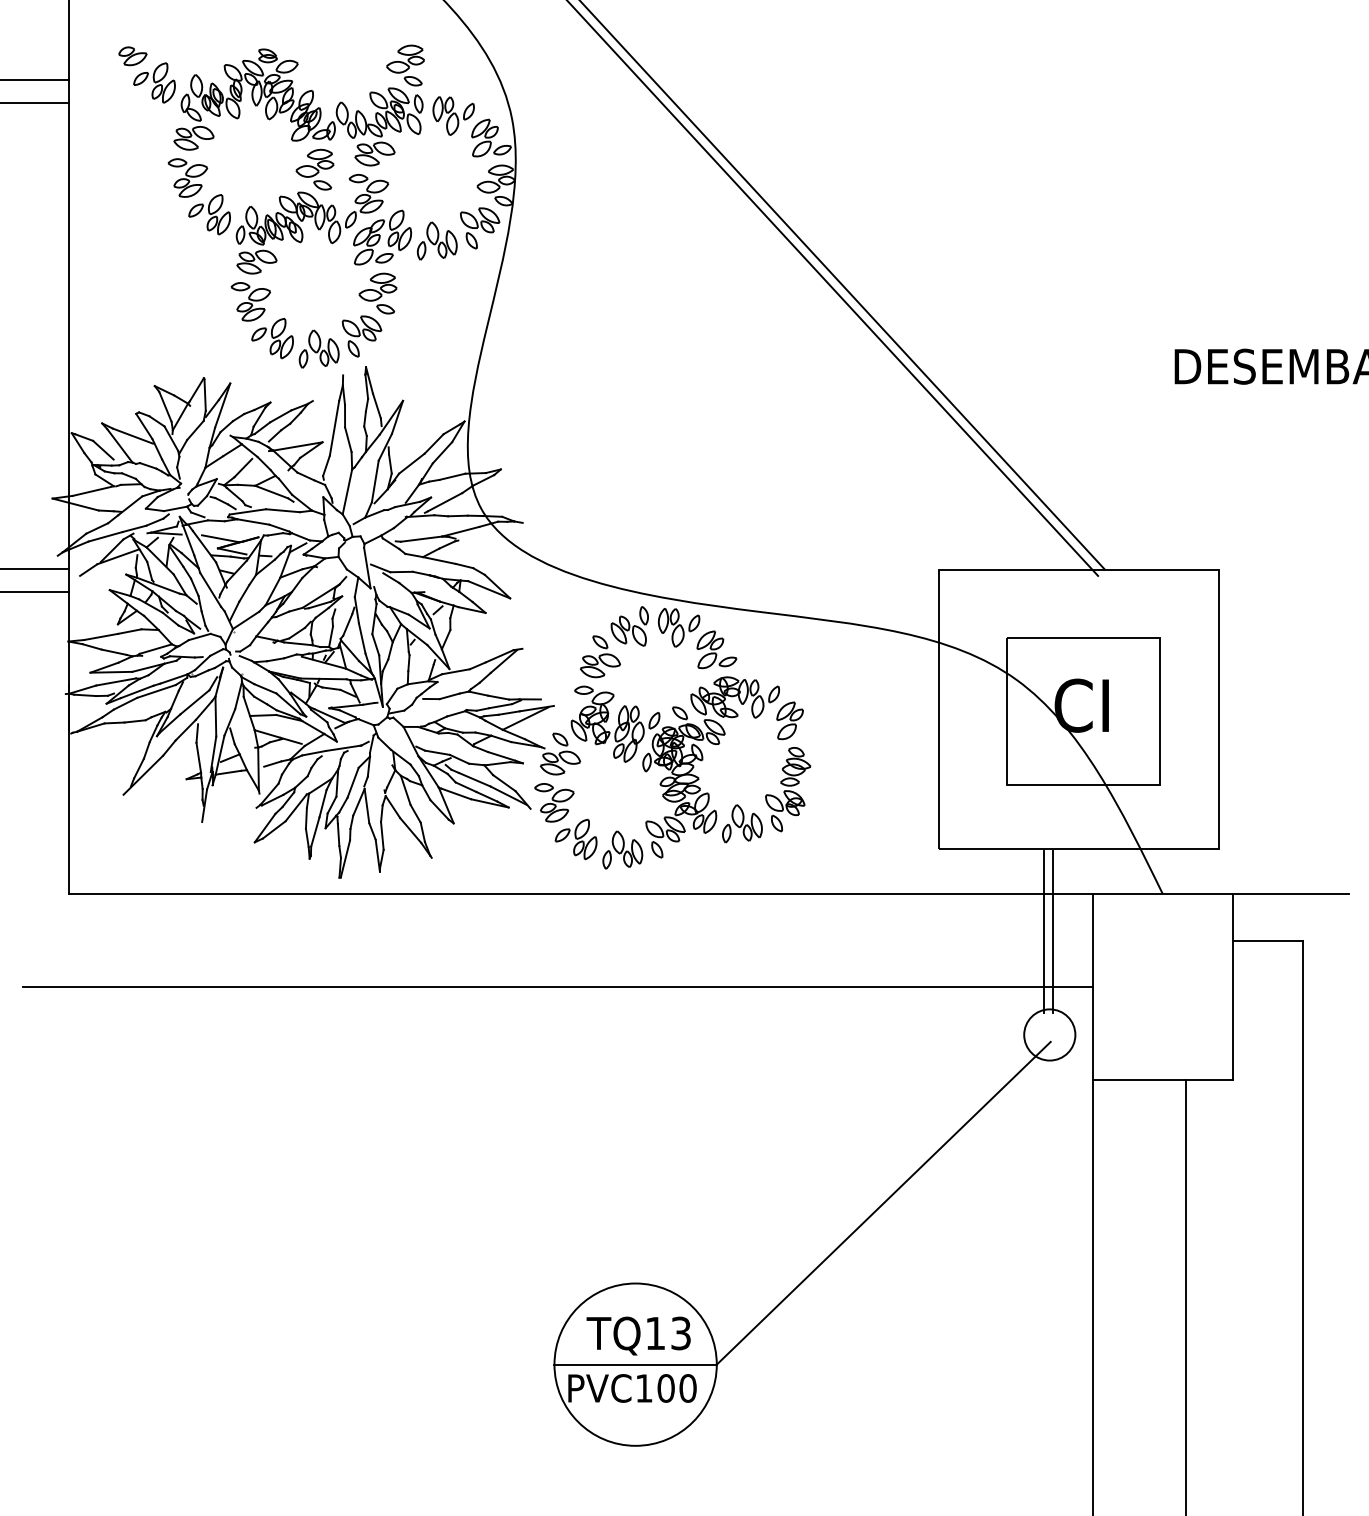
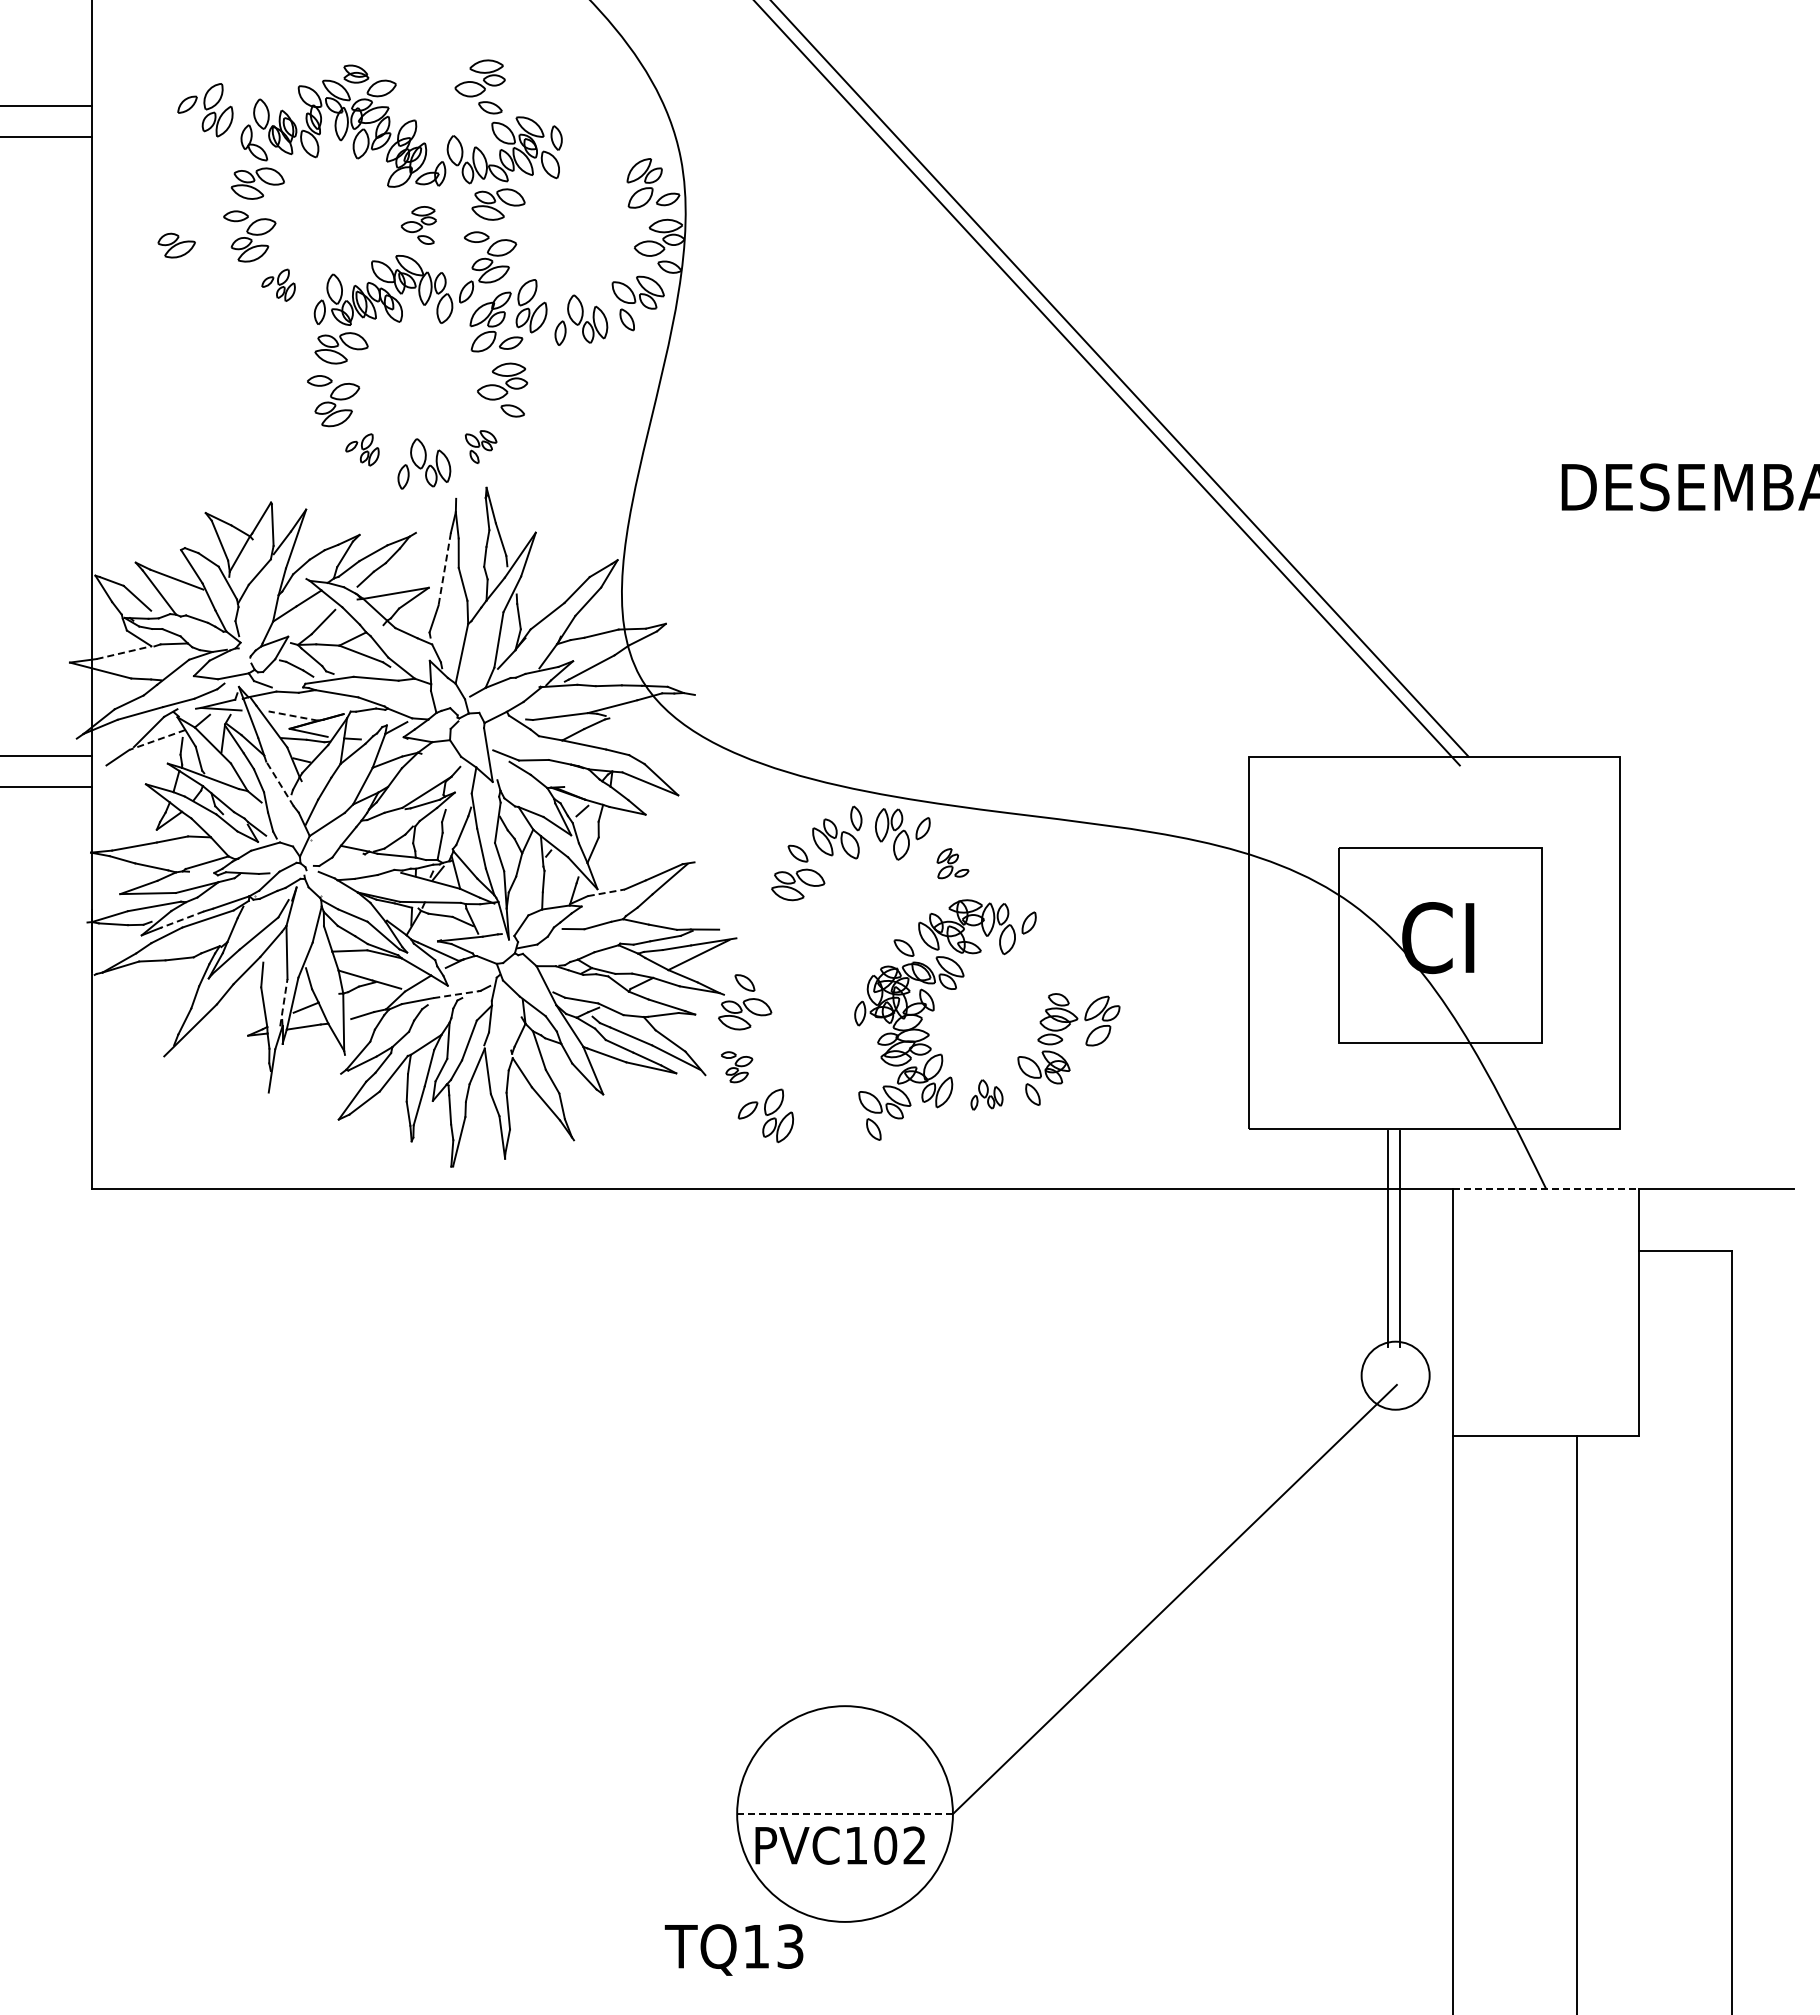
part: (132, 56) -> (176, 245), moved
part: (405, 65) -> (479, 86), moved
part: (453, 115) -> (602, 153), removed
part: (314, 169) -> (418, 225), size x0.7
part: (209, 214) -> (278, 285), size x0.6
part: (361, 336) -> (480, 446), size x0.6
part: (272, 338) -> (362, 449), size x0.6
line: (334, 428) -> (444, 569), solid -> dashed
line: (93, 490) -> (124, 652), solid -> dashed
line: (220, 538) -> (292, 715), solid -> dashed
line: (118, 557) -> (157, 740), solid -> dashed
line: (210, 589) -> (279, 783), solid -> dashed
part: (716, 649) -> (952, 863), size x0.6
line: (456, 671) -> (606, 892), solid -> dashed
line: (136, 691) -> (181, 919), solid -> dashed
part: (790, 720) -> (1102, 1020), moved
part: (615, 724) -> (818, 962), removed
line: (343, 748) -> (456, 994), solid -> dashed
line: (213, 754) -> (283, 1002), solid -> dashed
part: (553, 803) -> (736, 1067), size x0.6
part: (742, 823) -> (986, 1094), size x0.6
part: (622, 849) -> (827, 1129), removed
line: (1163, 894) -> (1546, 1188), solid -> dashed
line: (557, 987) -> (741, 1312), removed
text: (638, 1335) -> (733, 1949), moved
line: (635, 1365) -> (845, 1814), solid -> dashed
text: (687, 1388) -> (914, 1845), PVC100 -> PVC102

